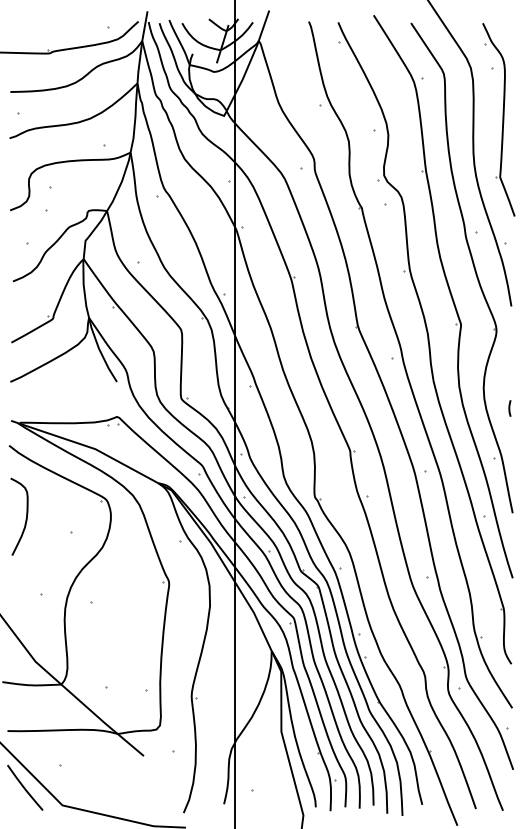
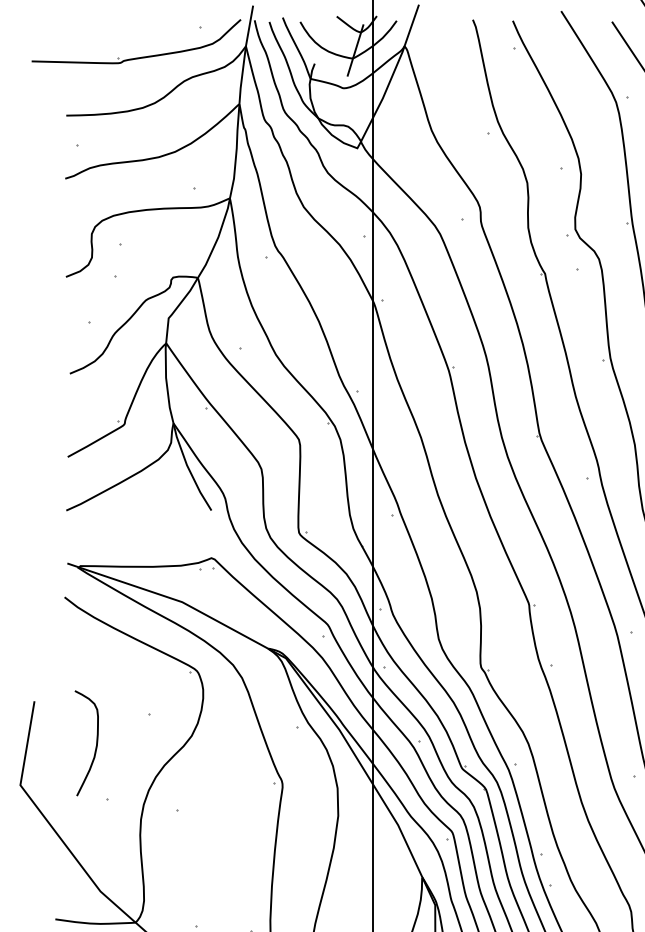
curve: (25, 519) -> (95, 746), moved

